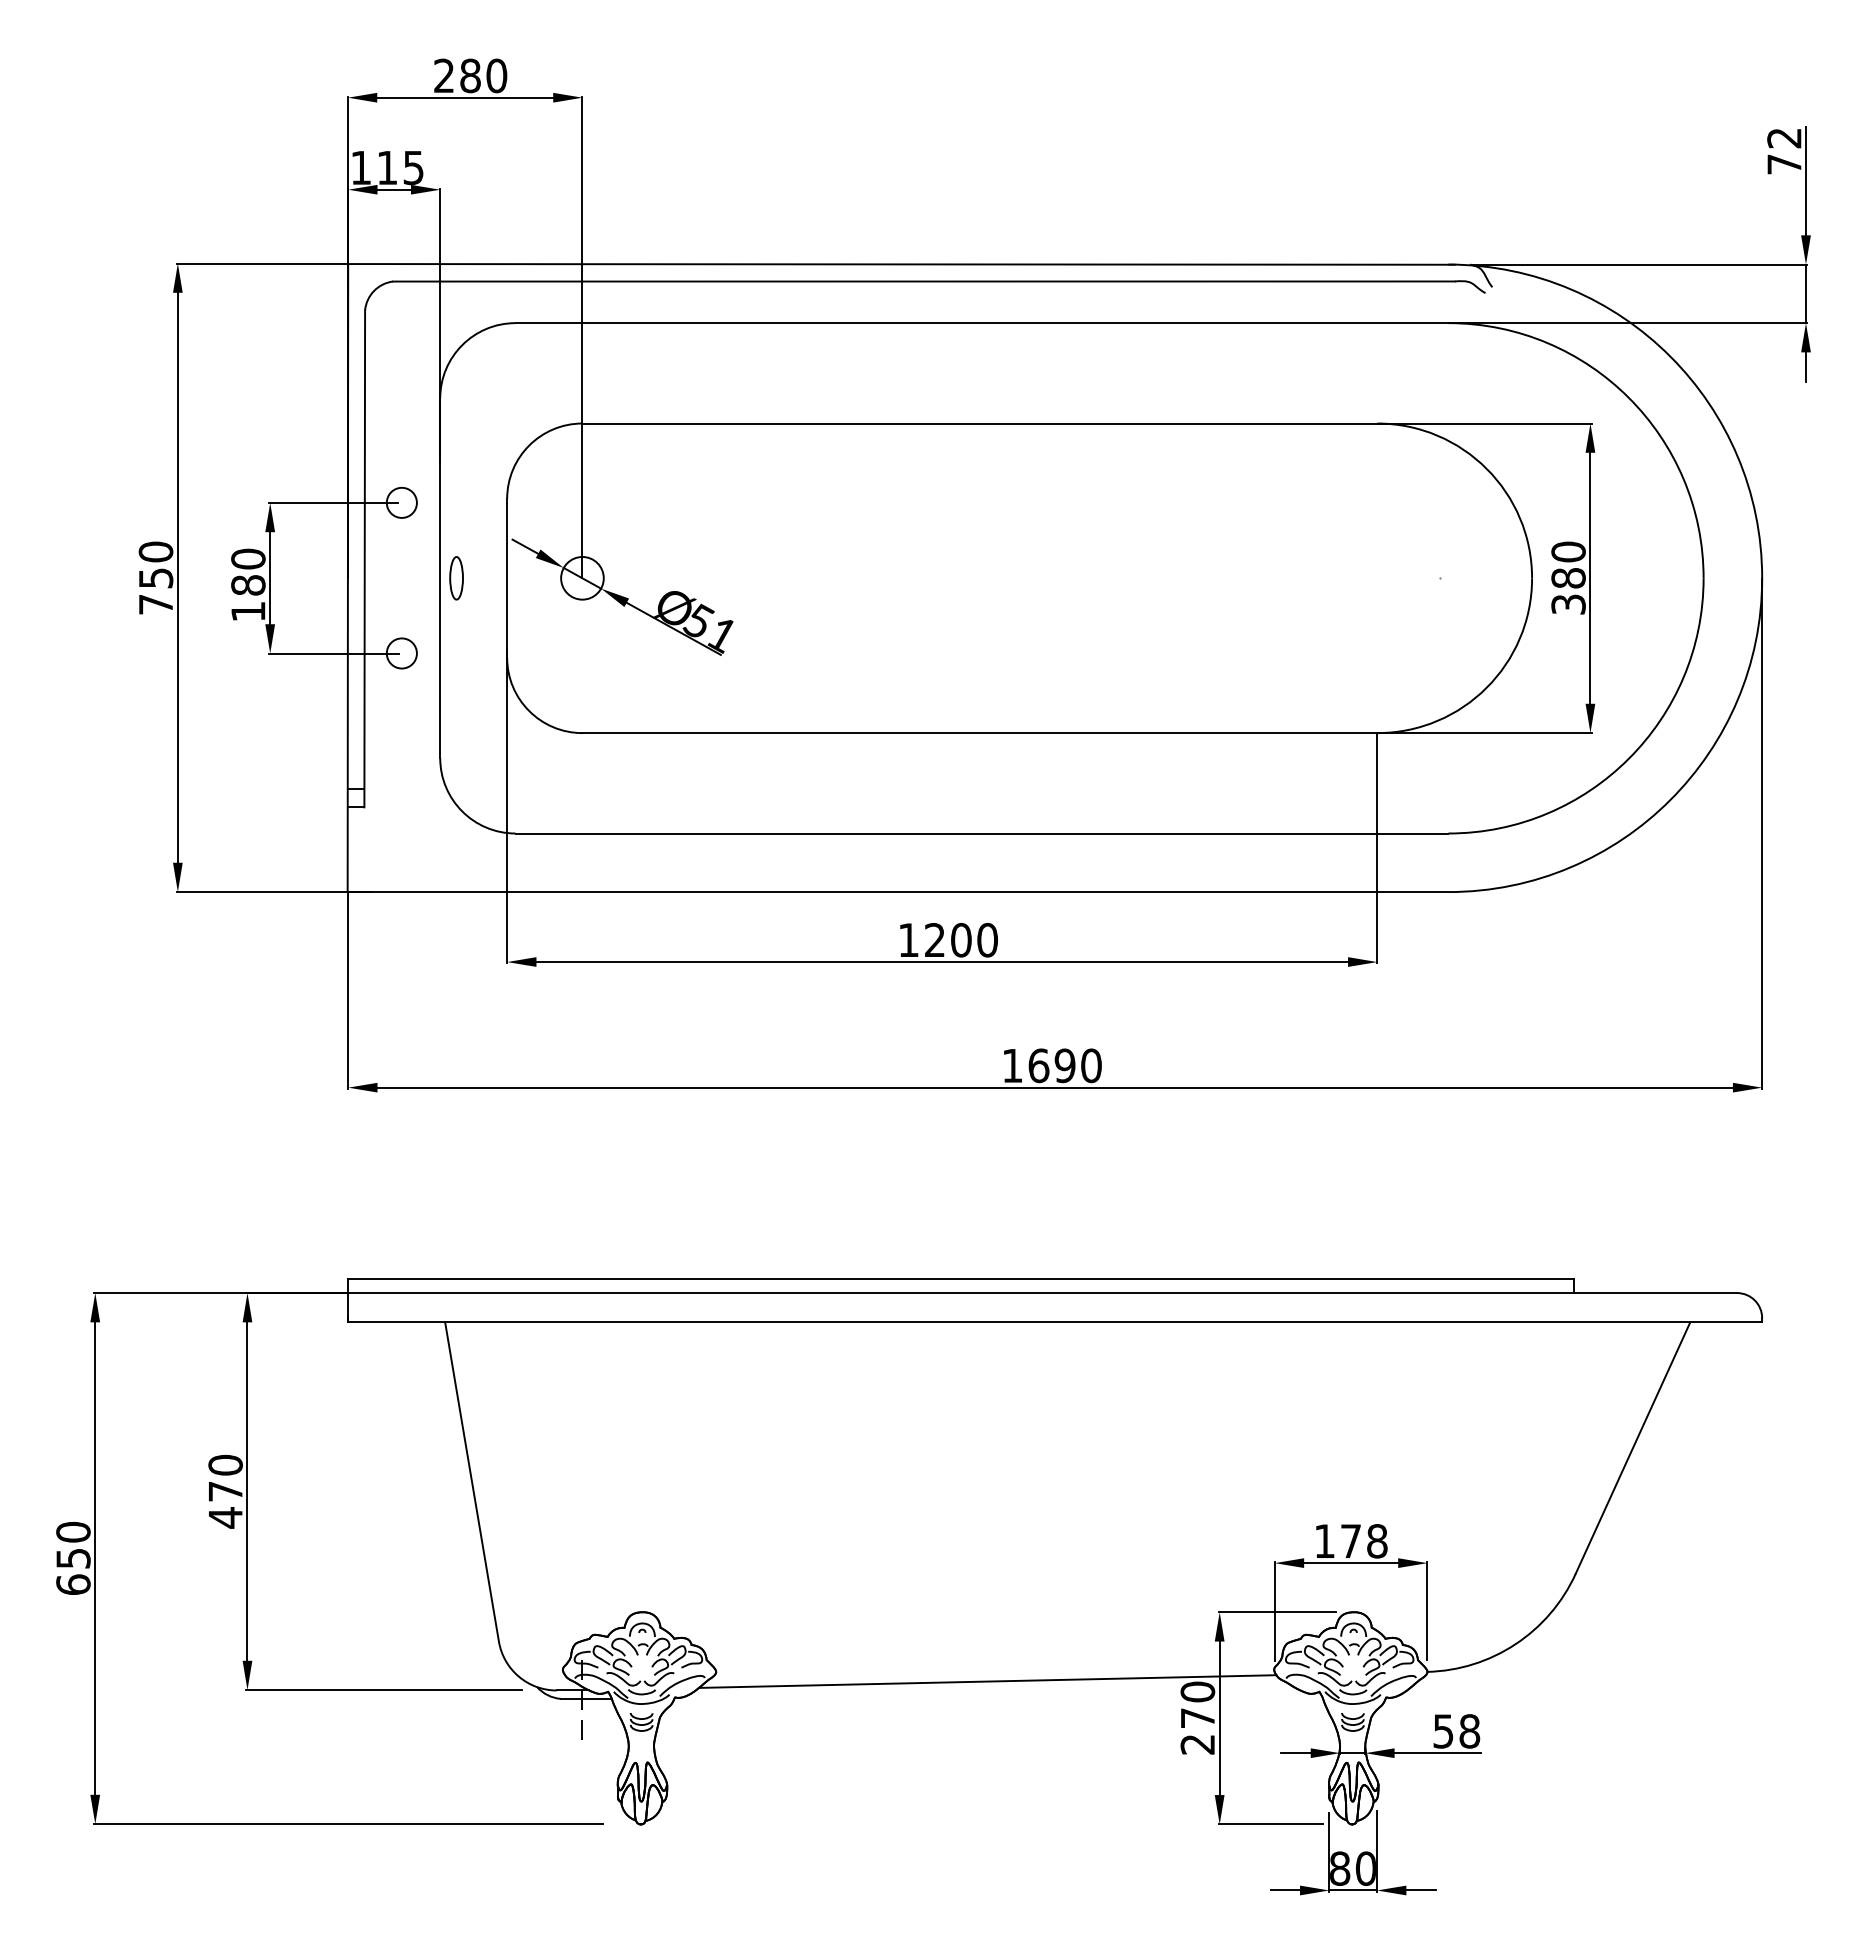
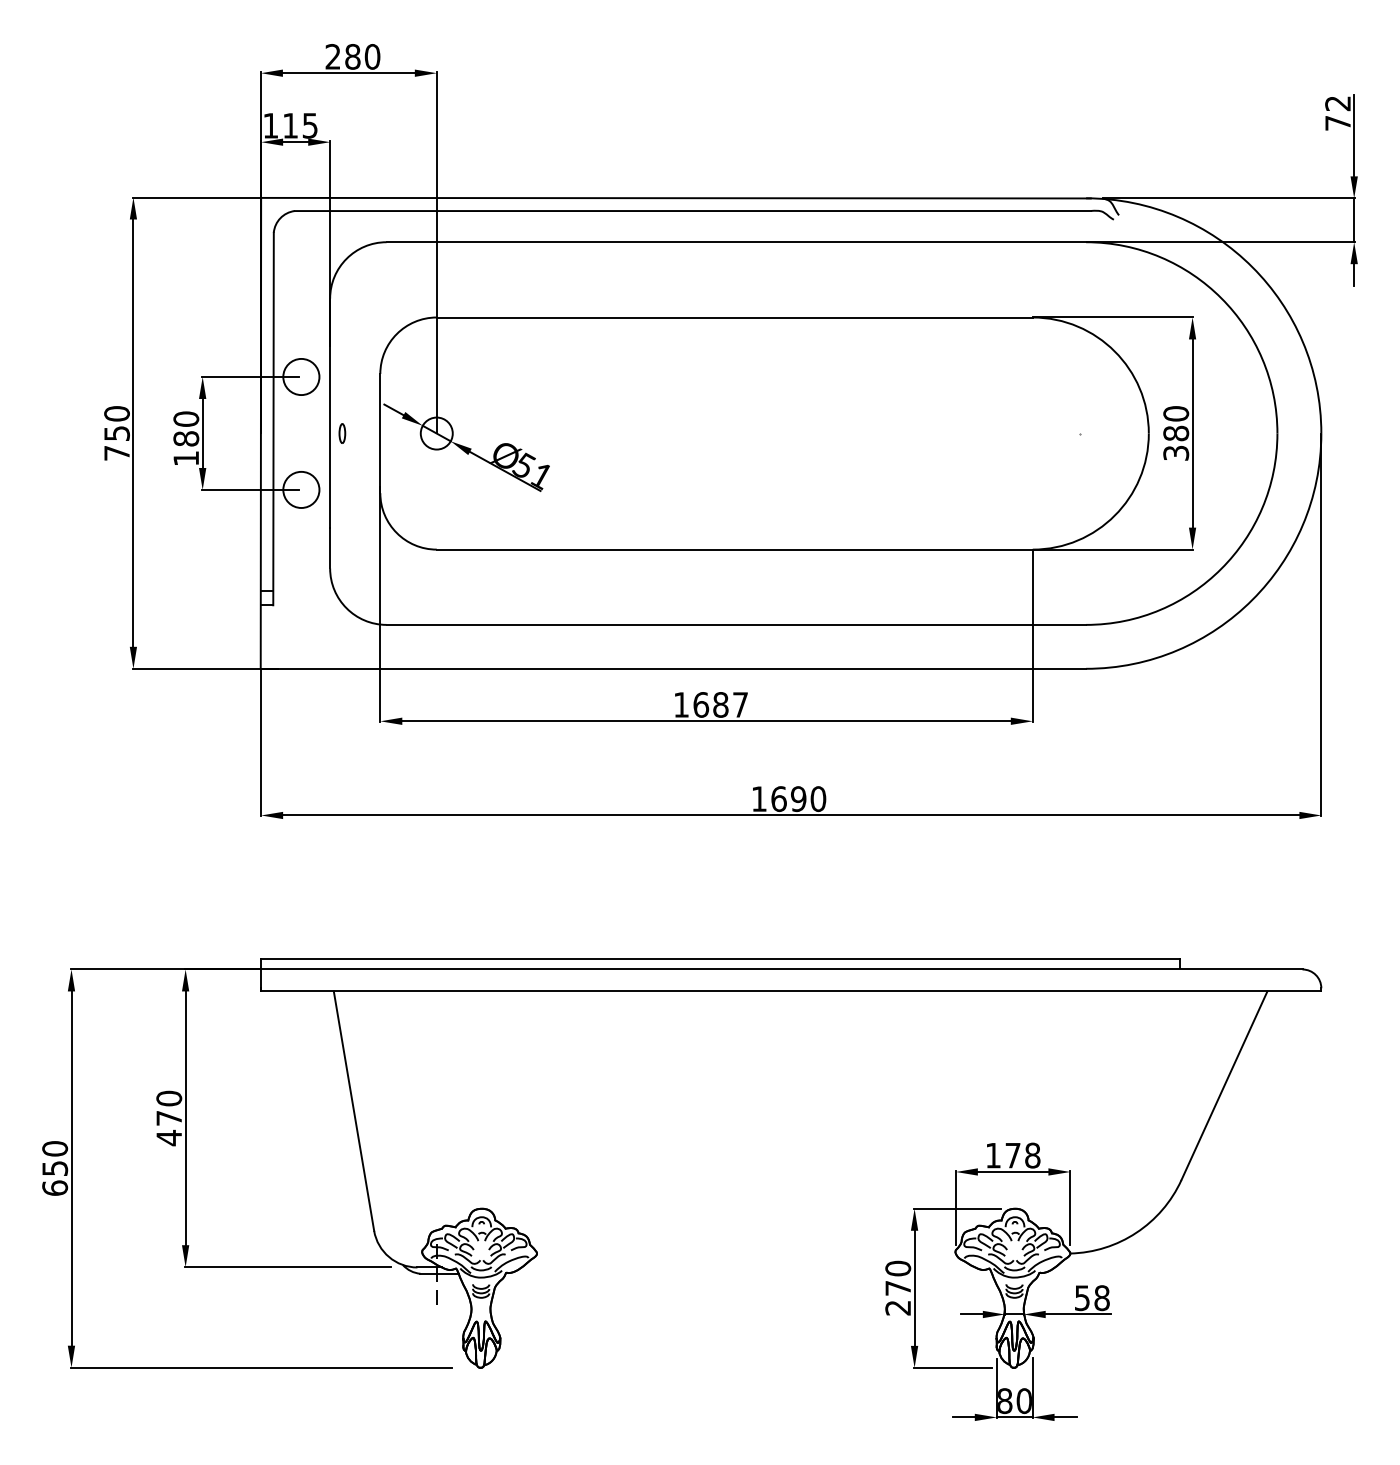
circle: (401, 502) -> (301, 376), size x1.6
part: (456, 578) -> (342, 433), size x0.6
circle: (401, 653) -> (301, 489), size x1.6
text: (961, 940) -> (720, 705), 1200 -> 1687
line: (987, 1681) -> (740, 1260), removed

